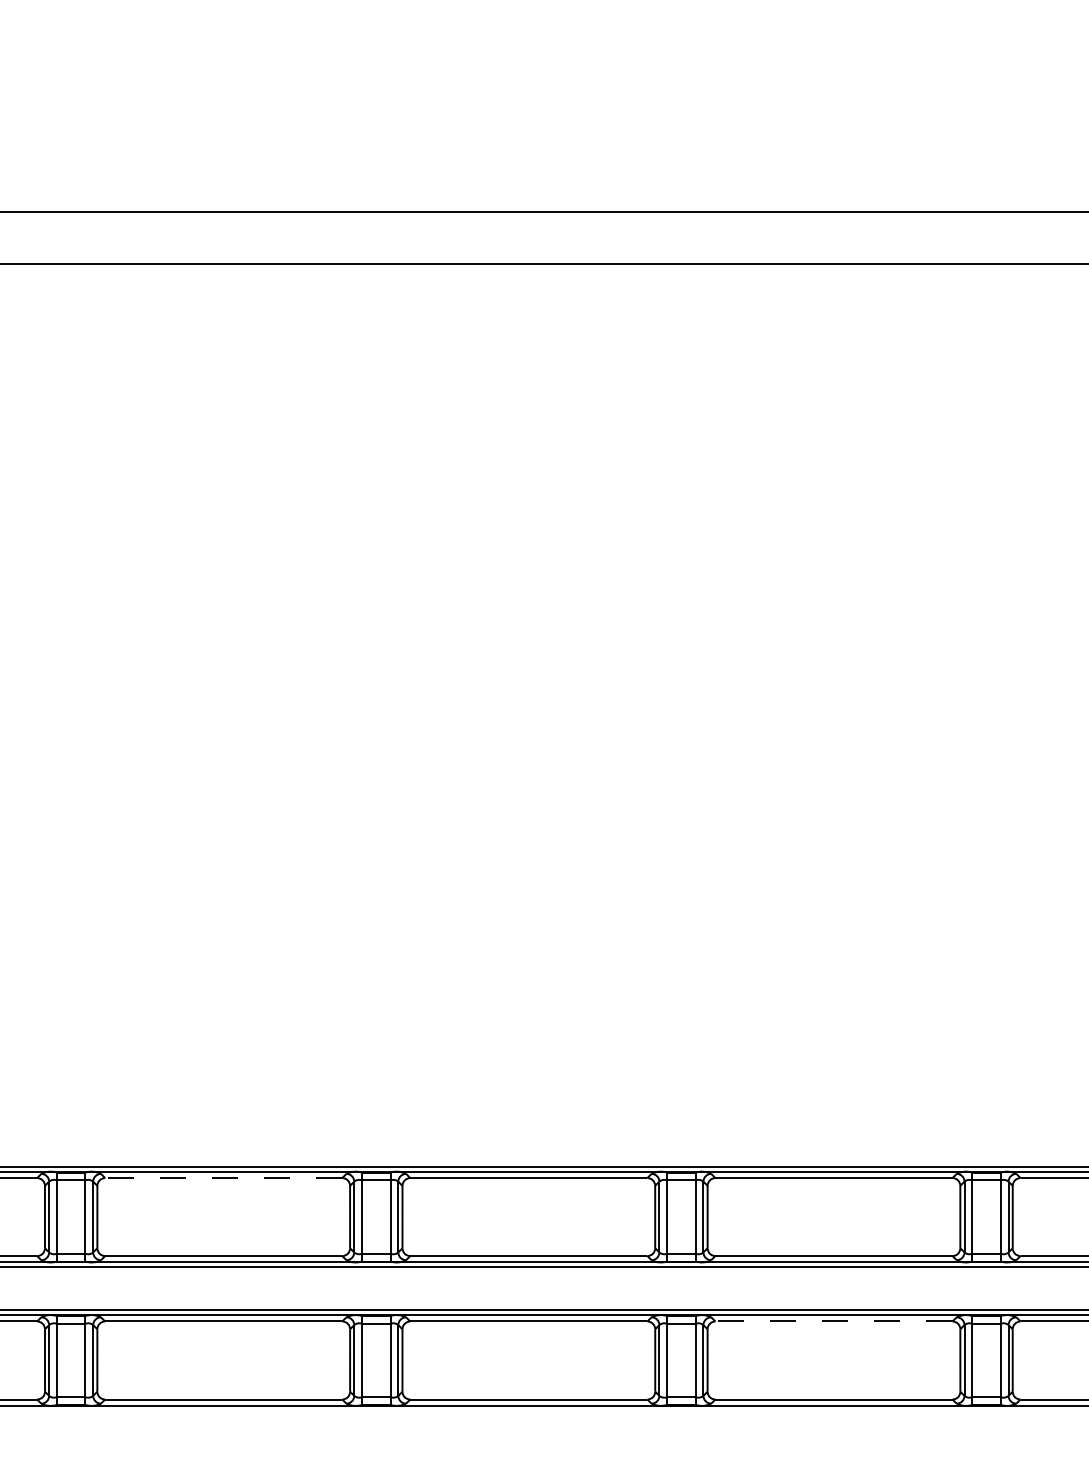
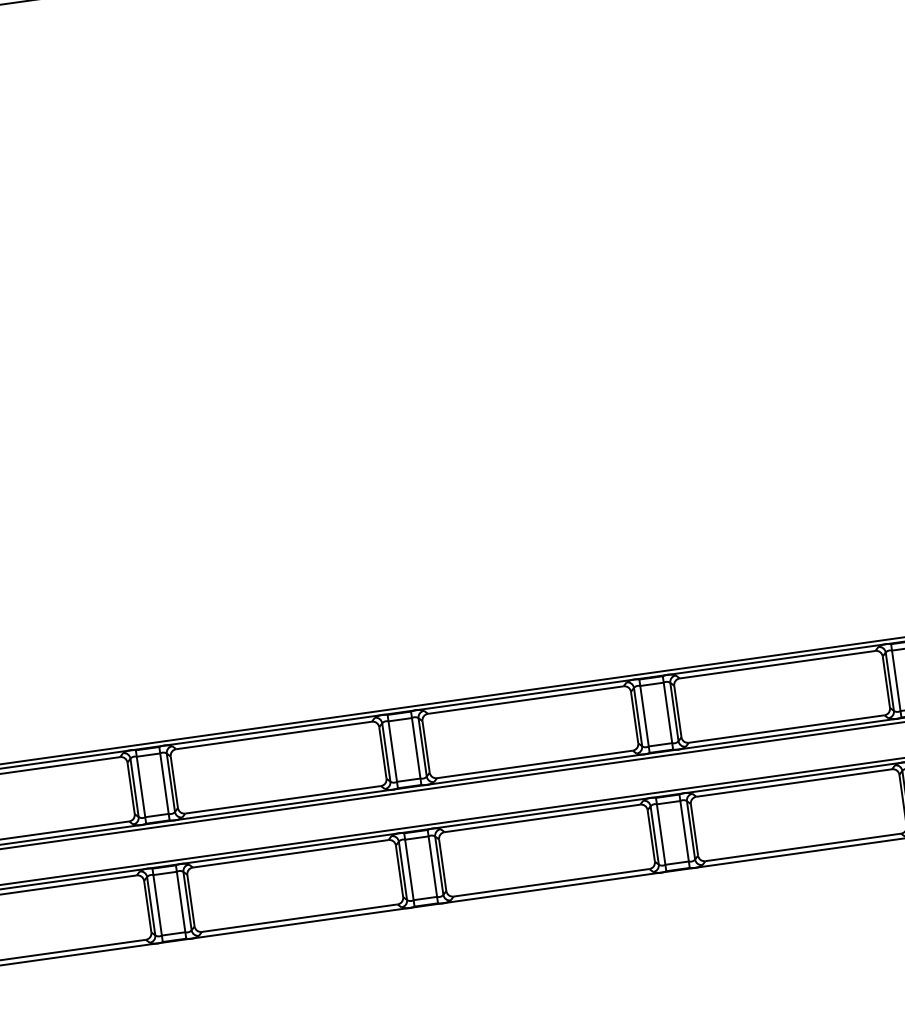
line: (223, 1178) -> (273, 735), dashed -> solid
line: (833, 1321) -> (793, 783), dashed -> solid

